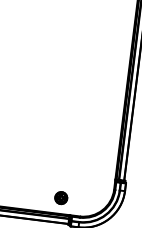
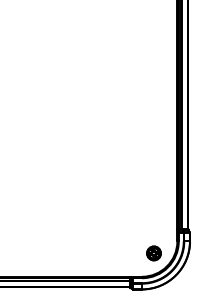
part: (60, 198) -> (153, 253), moved

